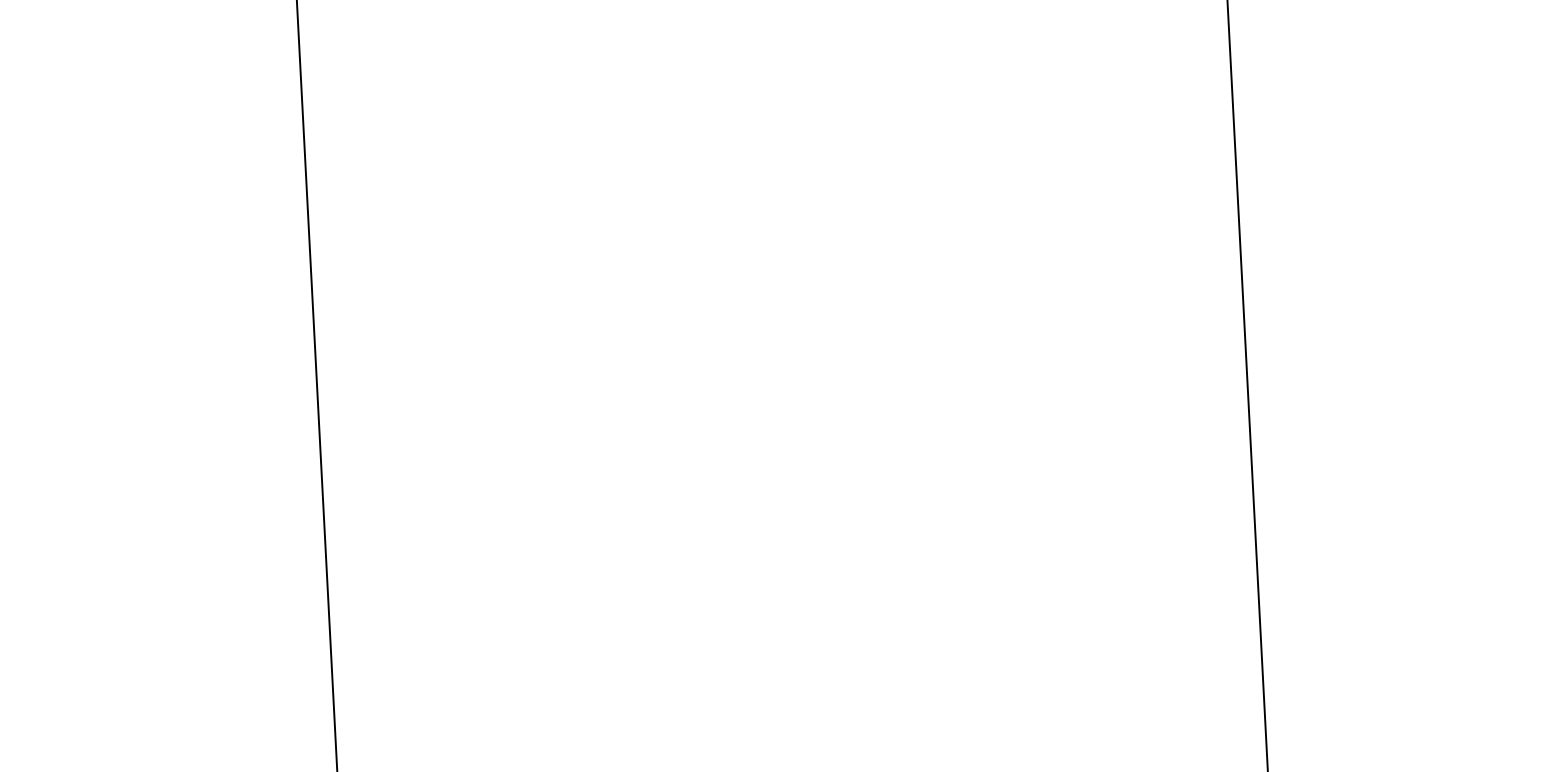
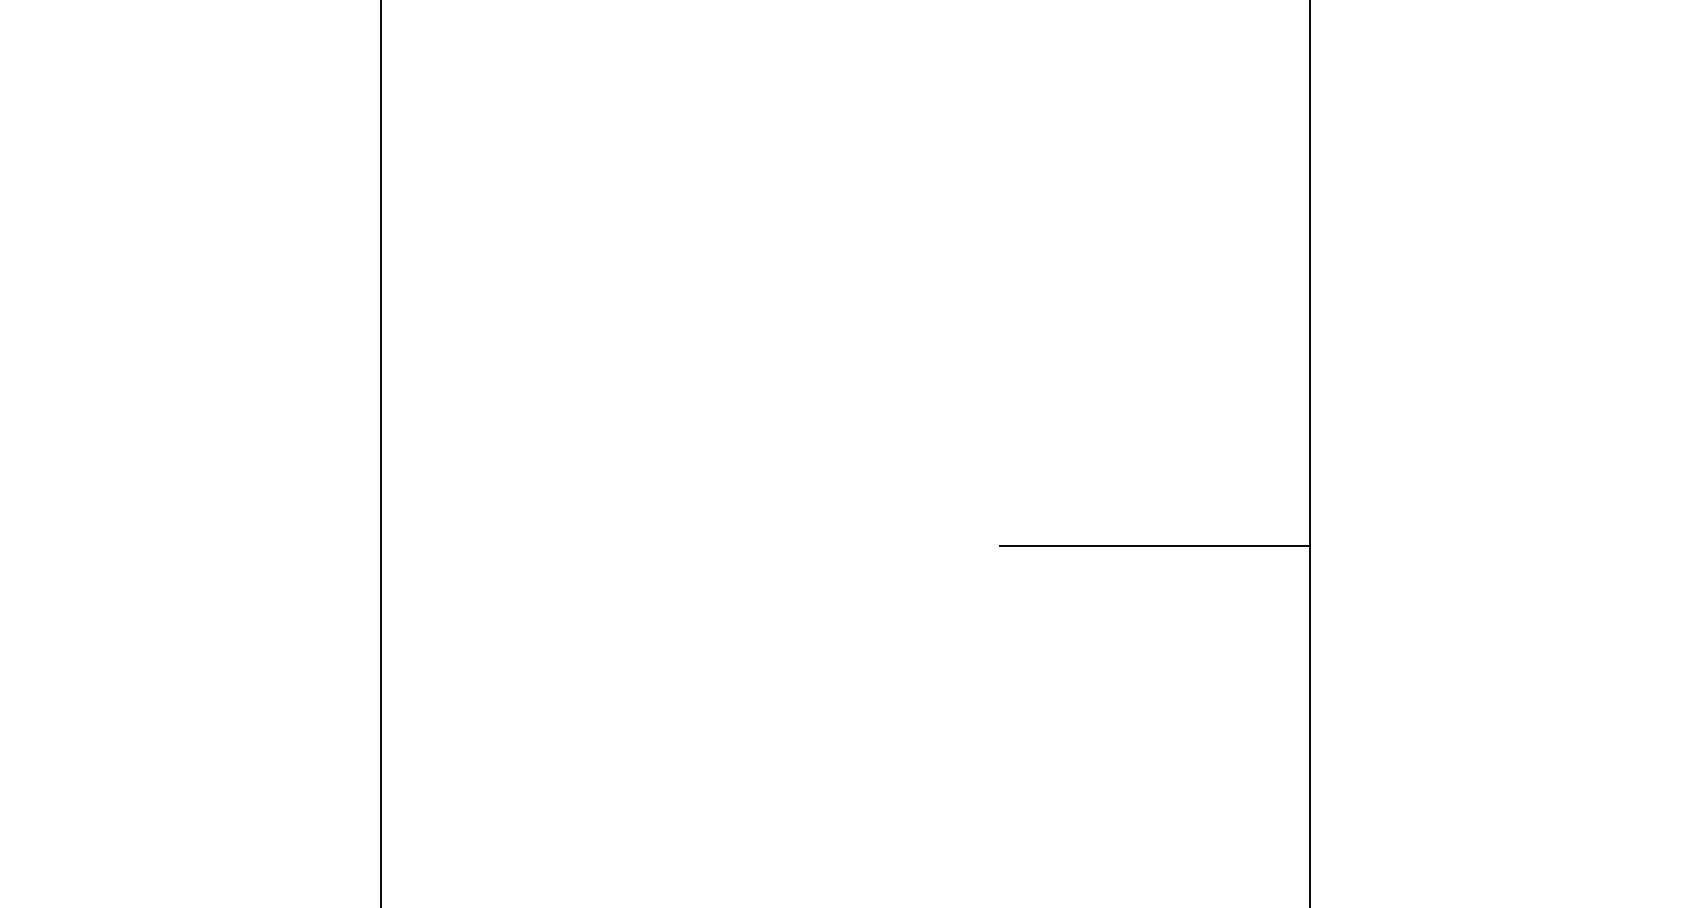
line: (1101, 561) -> (1155, 546), added

